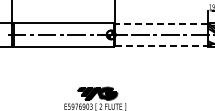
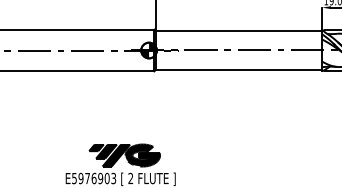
line: (161, 23) -> (238, 30), dashed -> solid
line: (161, 45) -> (238, 69), dashed -> solid

